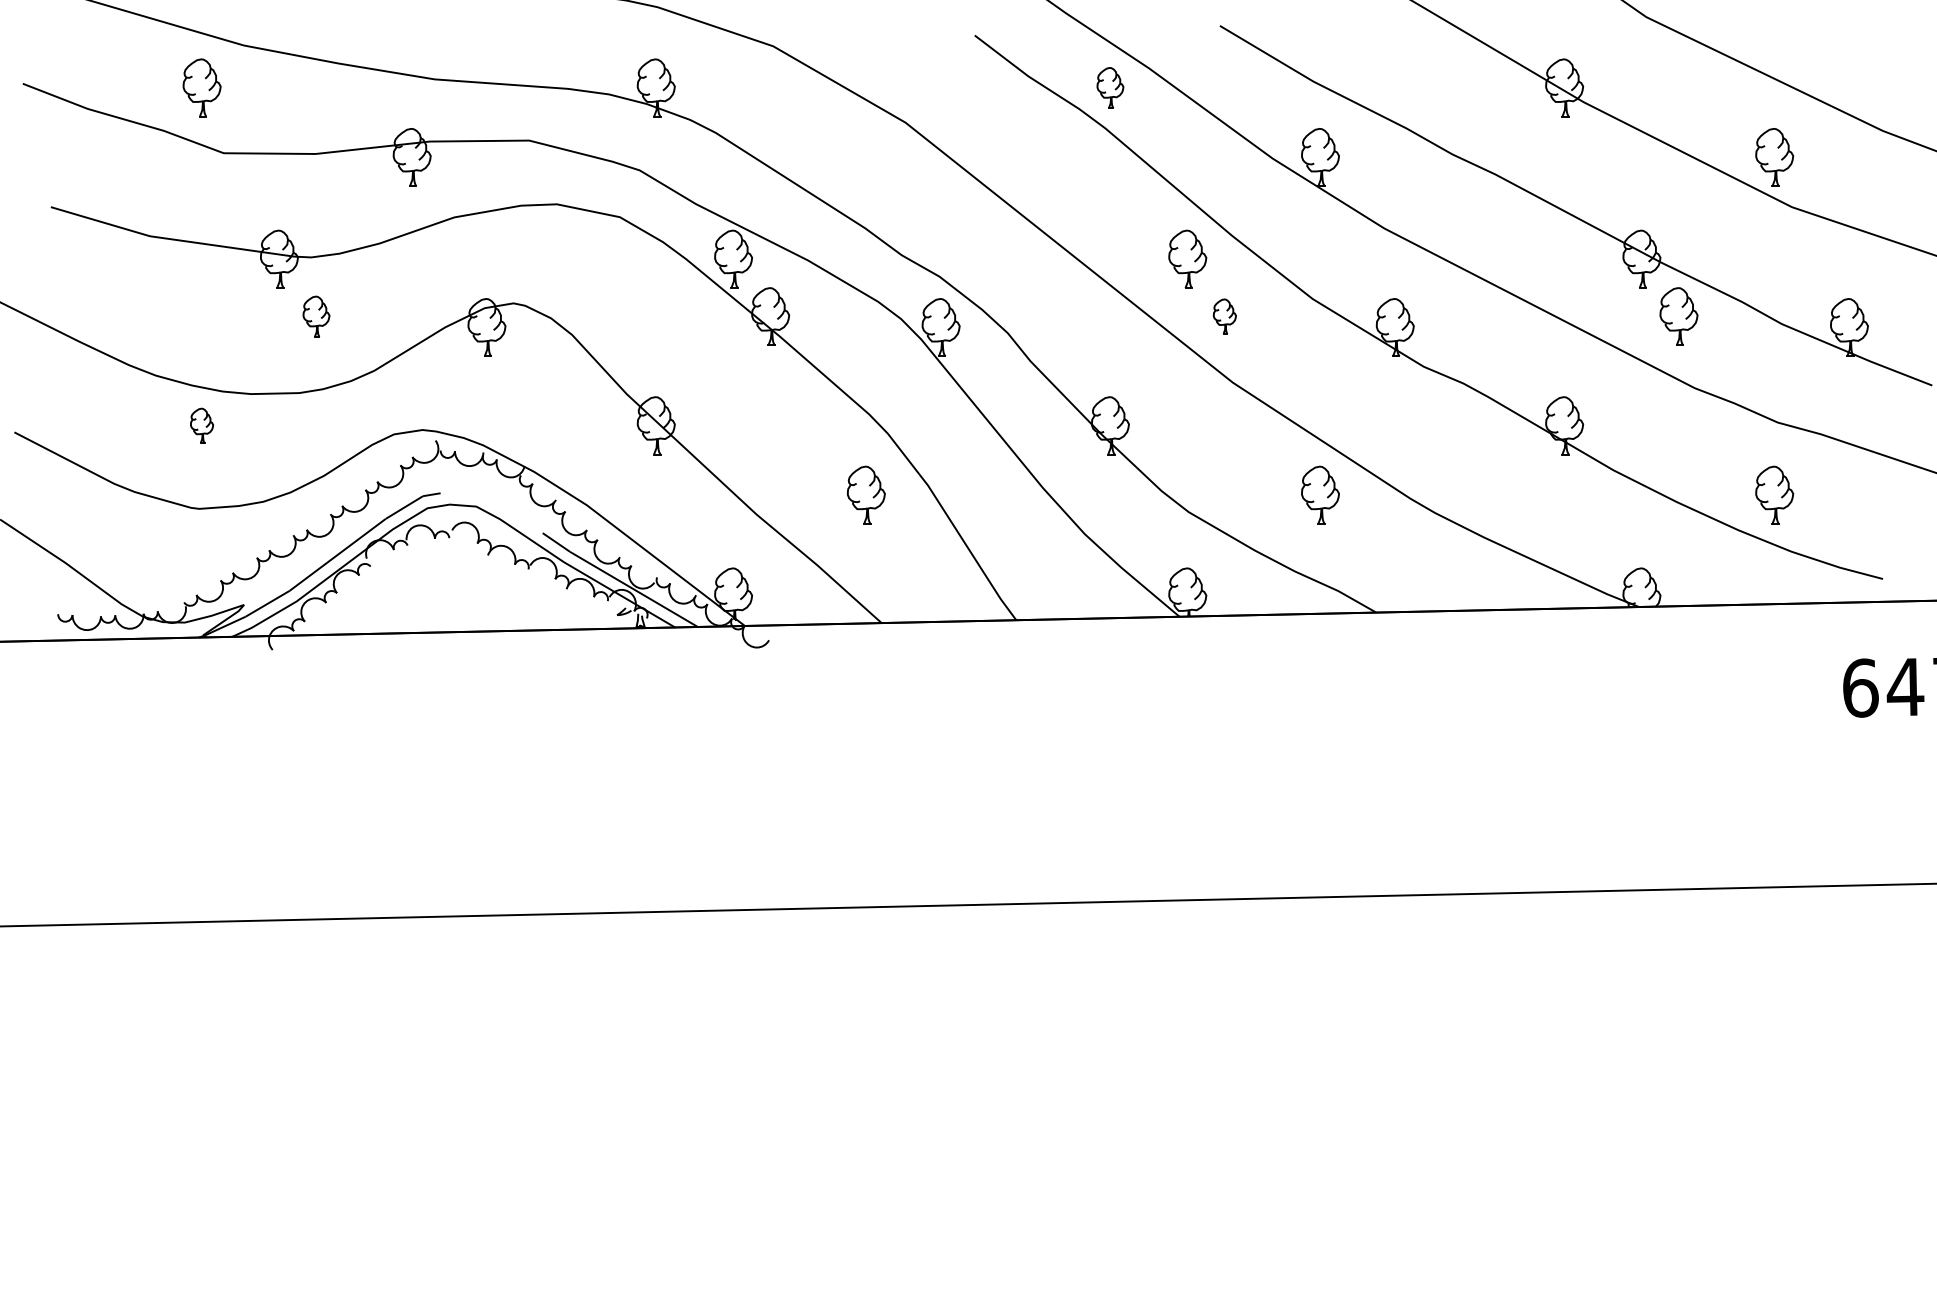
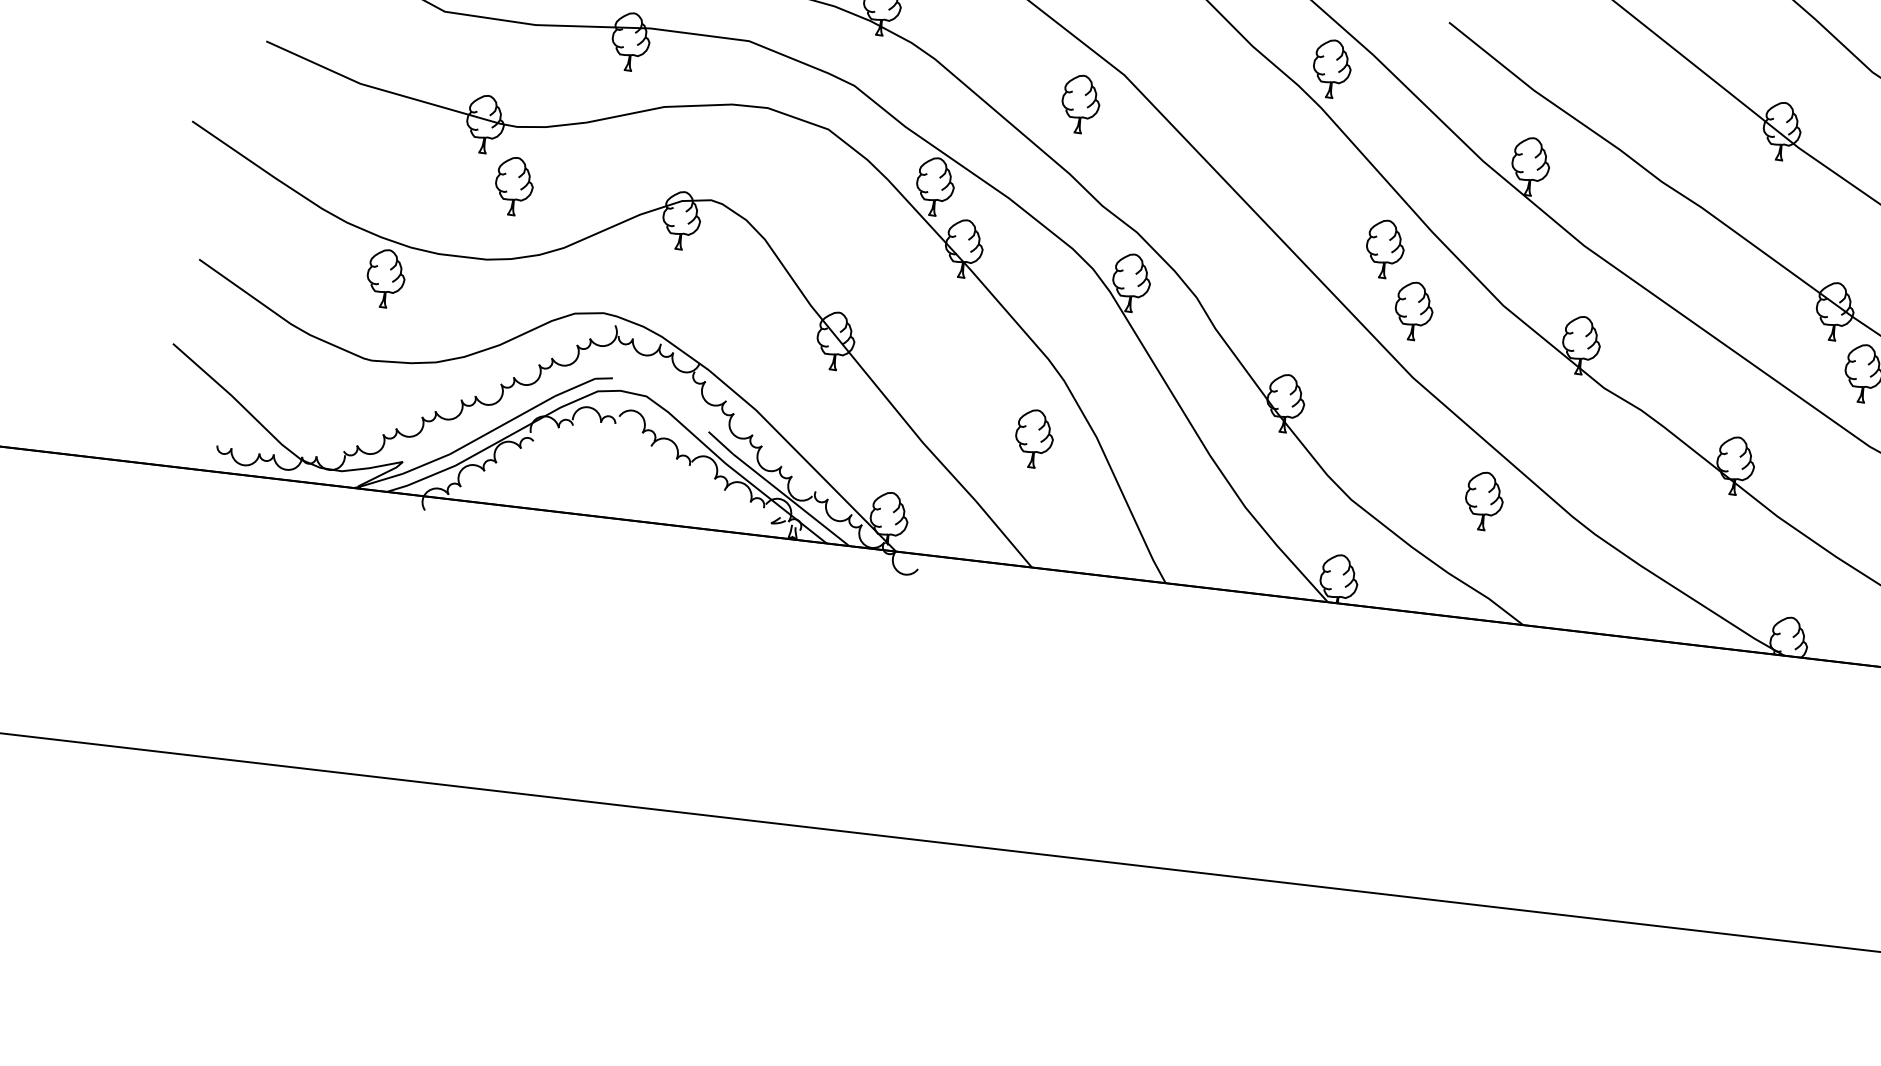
part: (1110, 87) -> (1332, 68), size x1.43
part: (866, 157) -> (1080, 104), added
part: (316, 316) -> (514, 186), size x1.43
part: (1224, 316) -> (1413, 310), size x1.67
part: (201, 425) -> (385, 278), size x1.67

